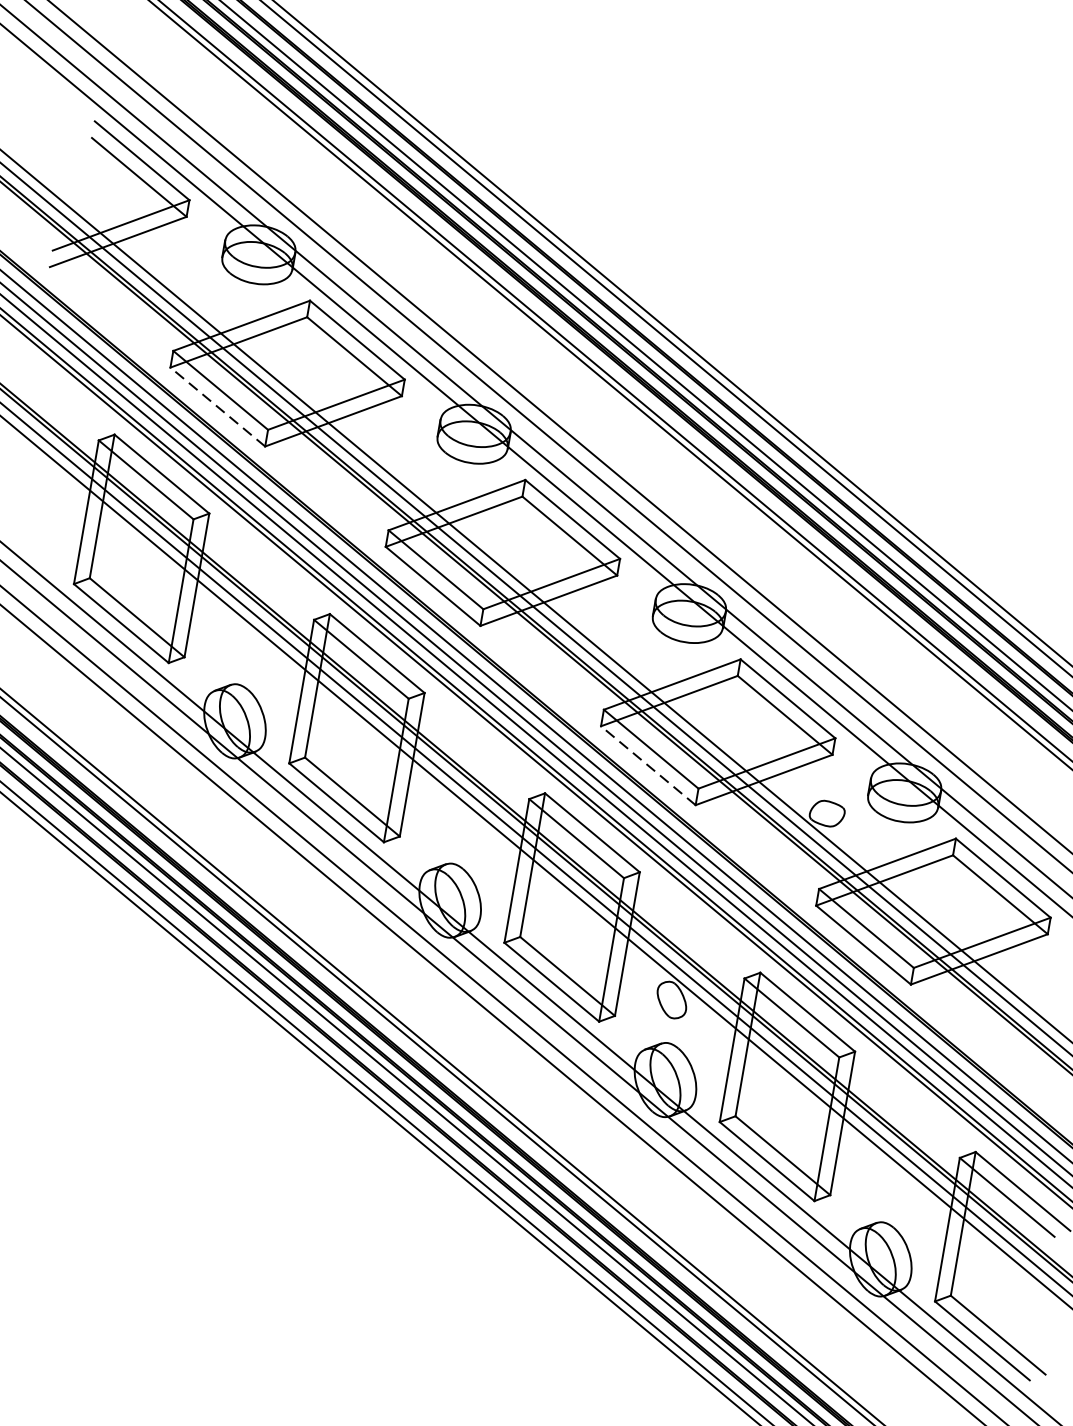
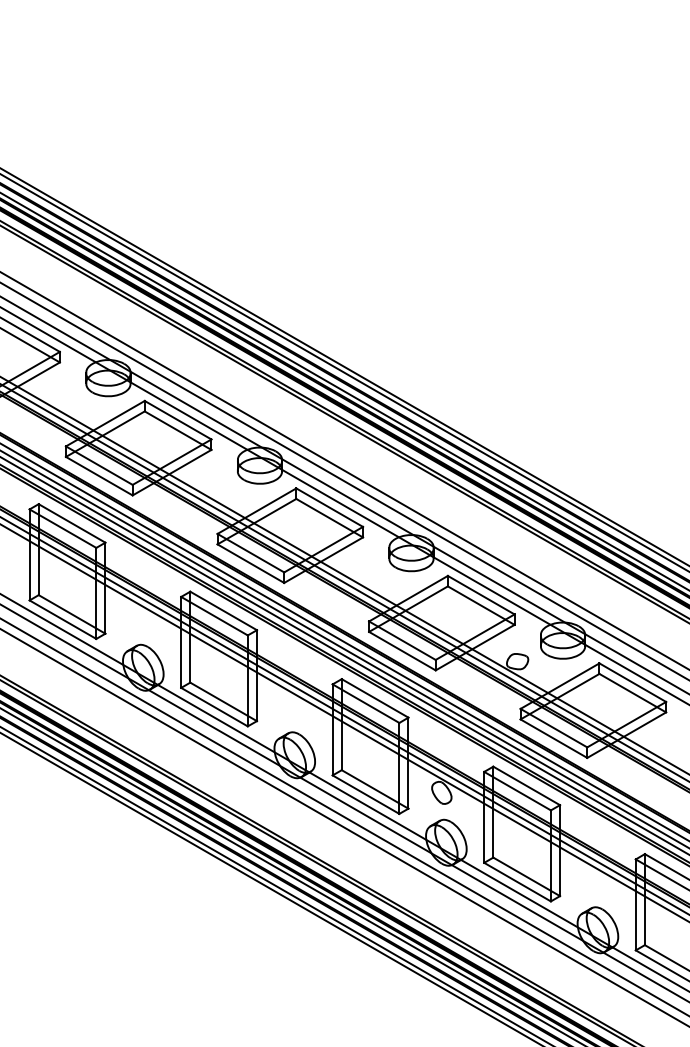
line: (218, 407) -> (99, 476), dashed -> solid
line: (647, 764) -> (401, 650), dashed -> solid

